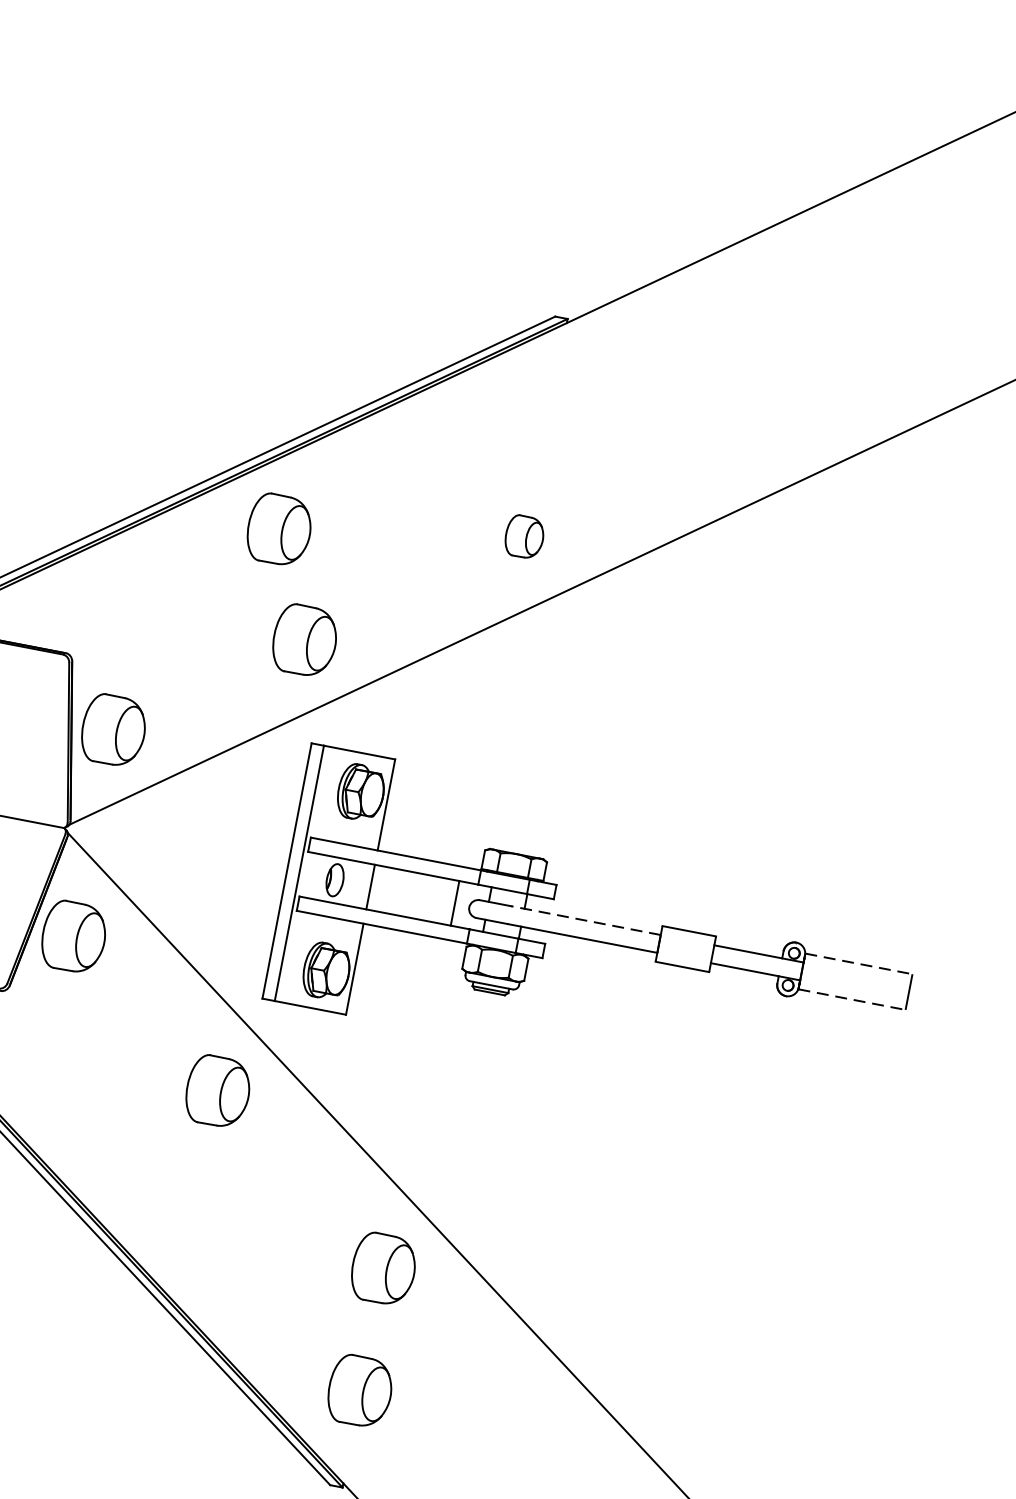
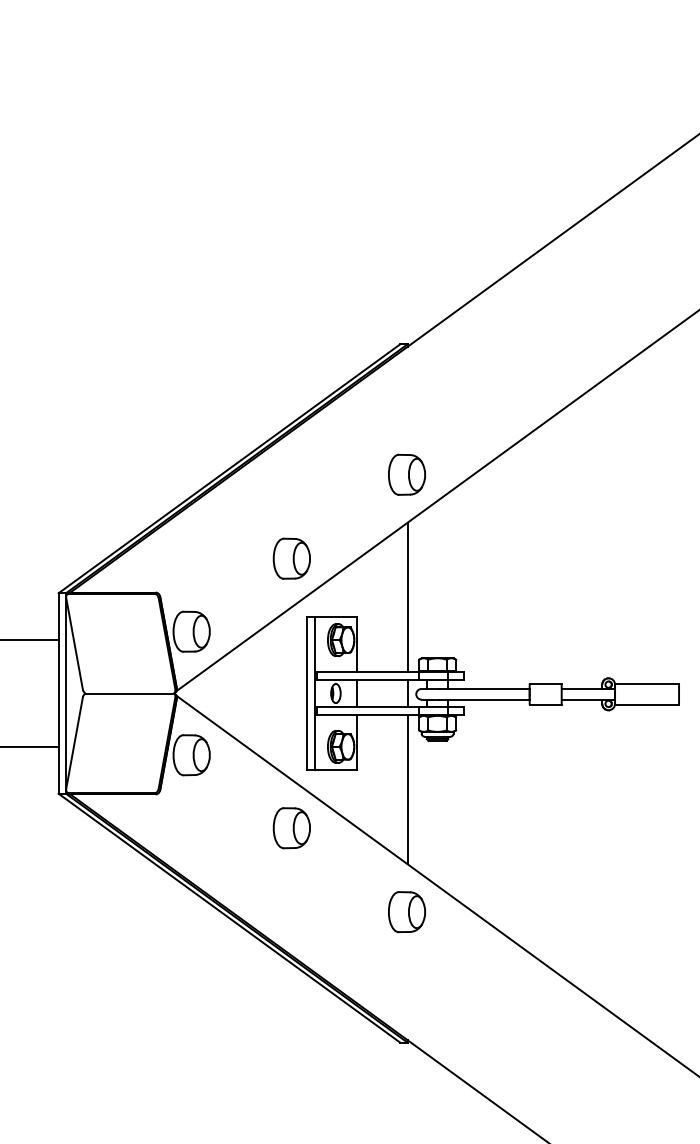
part: (278, 529) -> (264, 497), removed
part: (523, 536) -> (406, 474), size x1.67
line: (486, 740) -> (407, 596), added
line: (587, 920) -> (485, 688), dashed -> solid
line: (859, 963) -> (647, 683), dashed -> solid
line: (852, 998) -> (647, 704), dashed -> solid
line: (423, 1063) -> (407, 789), added
part: (359, 1391) -> (406, 985), removed

